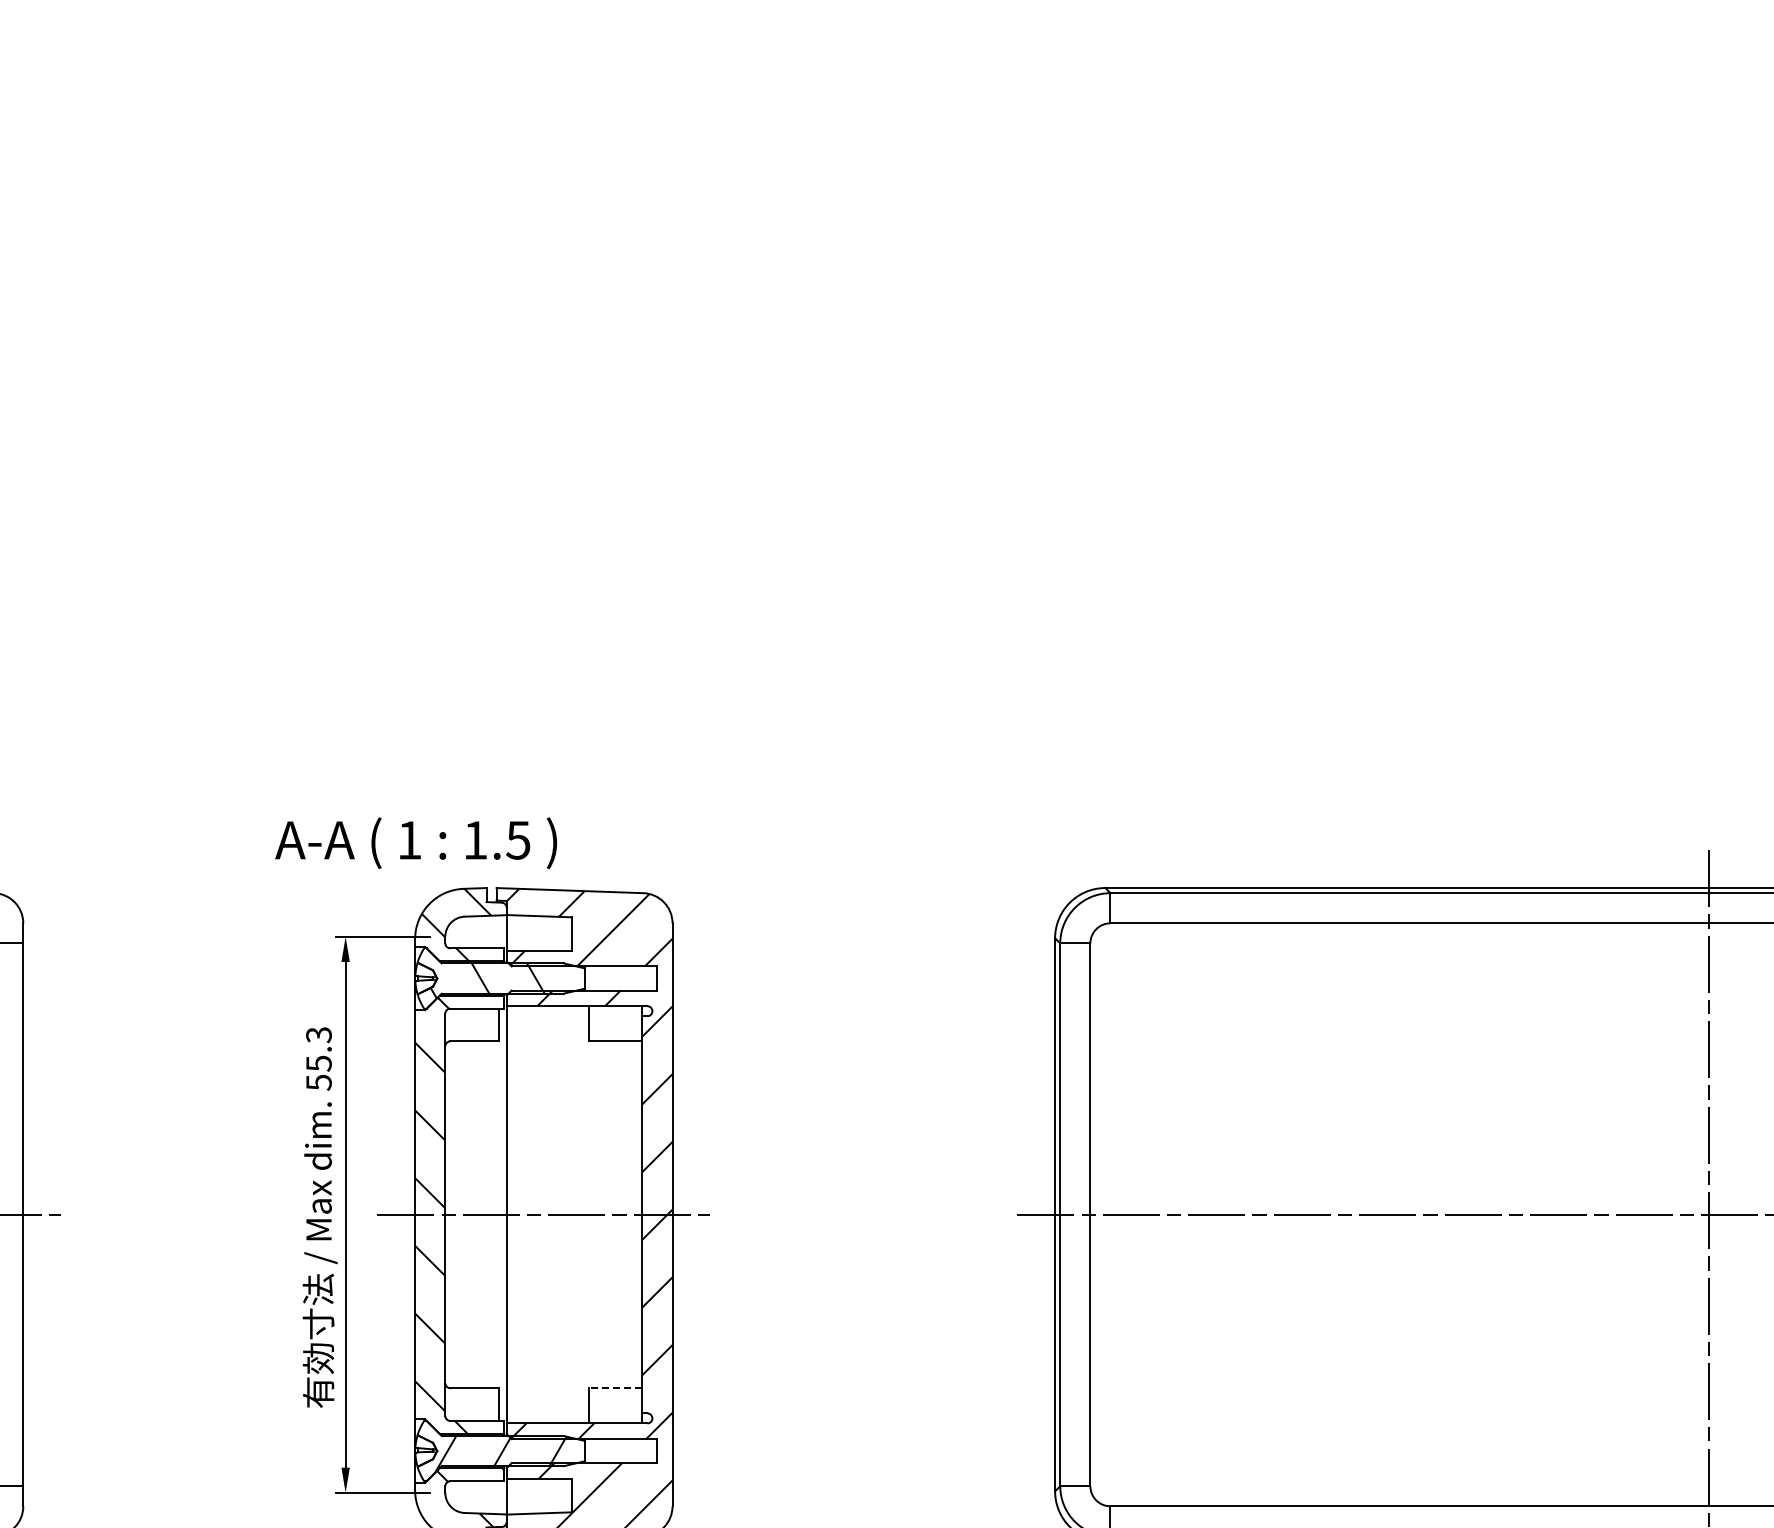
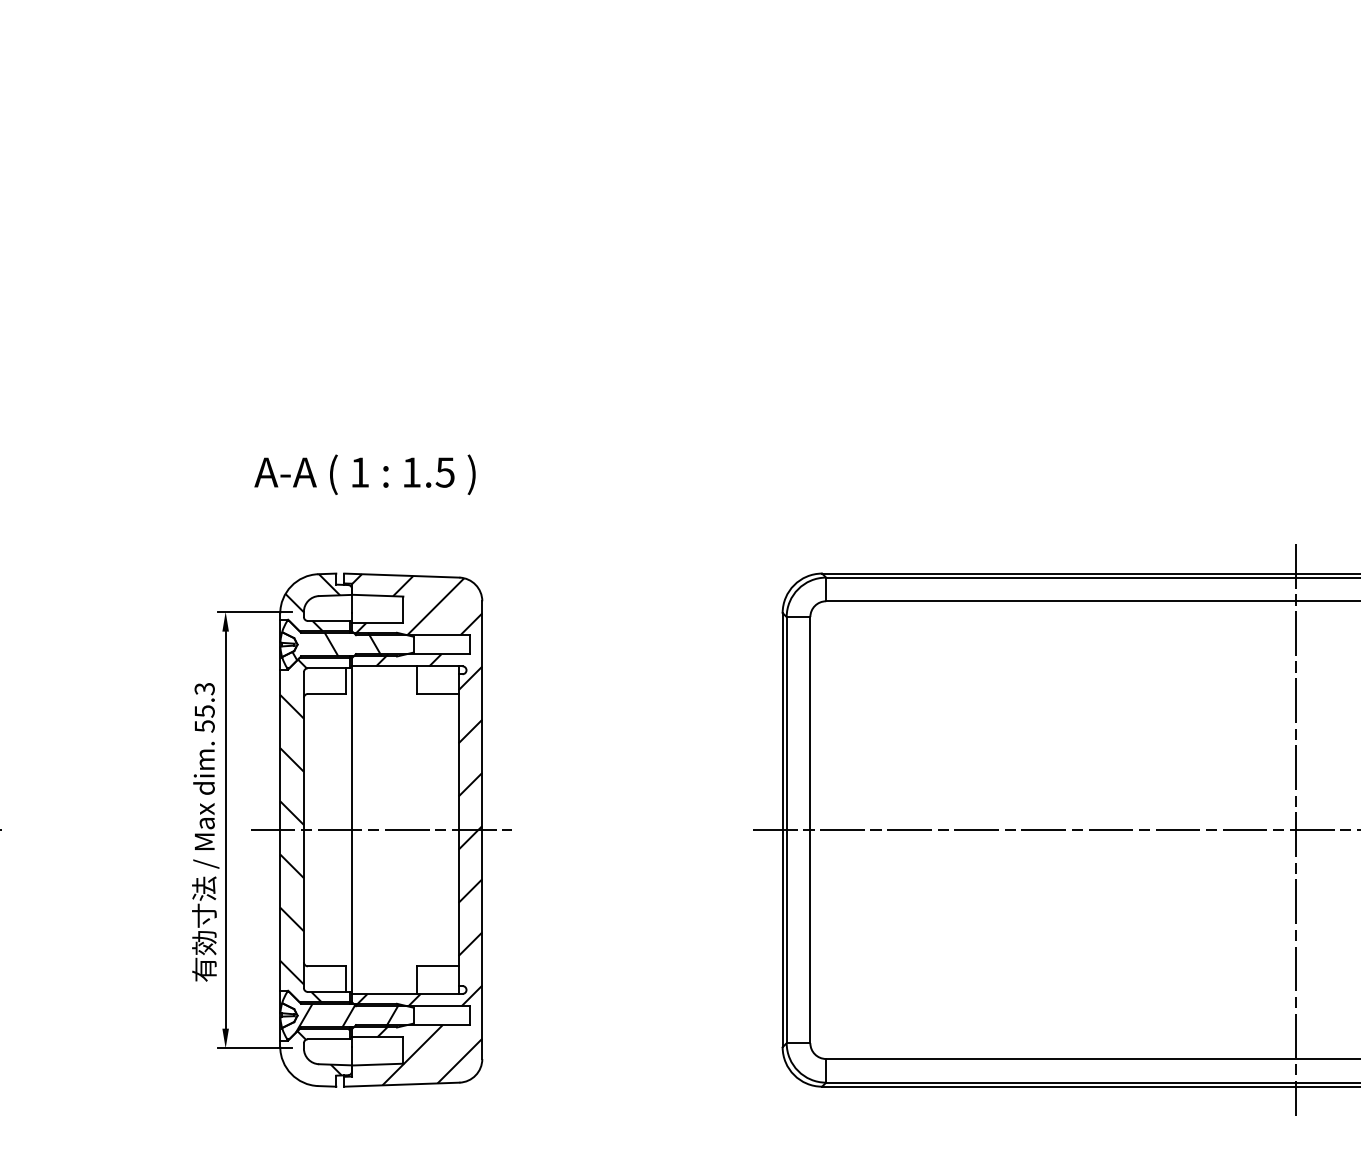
text: (415, 843) -> (364, 475), moved
line: (615, 1388) -> (437, 966), dashed -> solid

